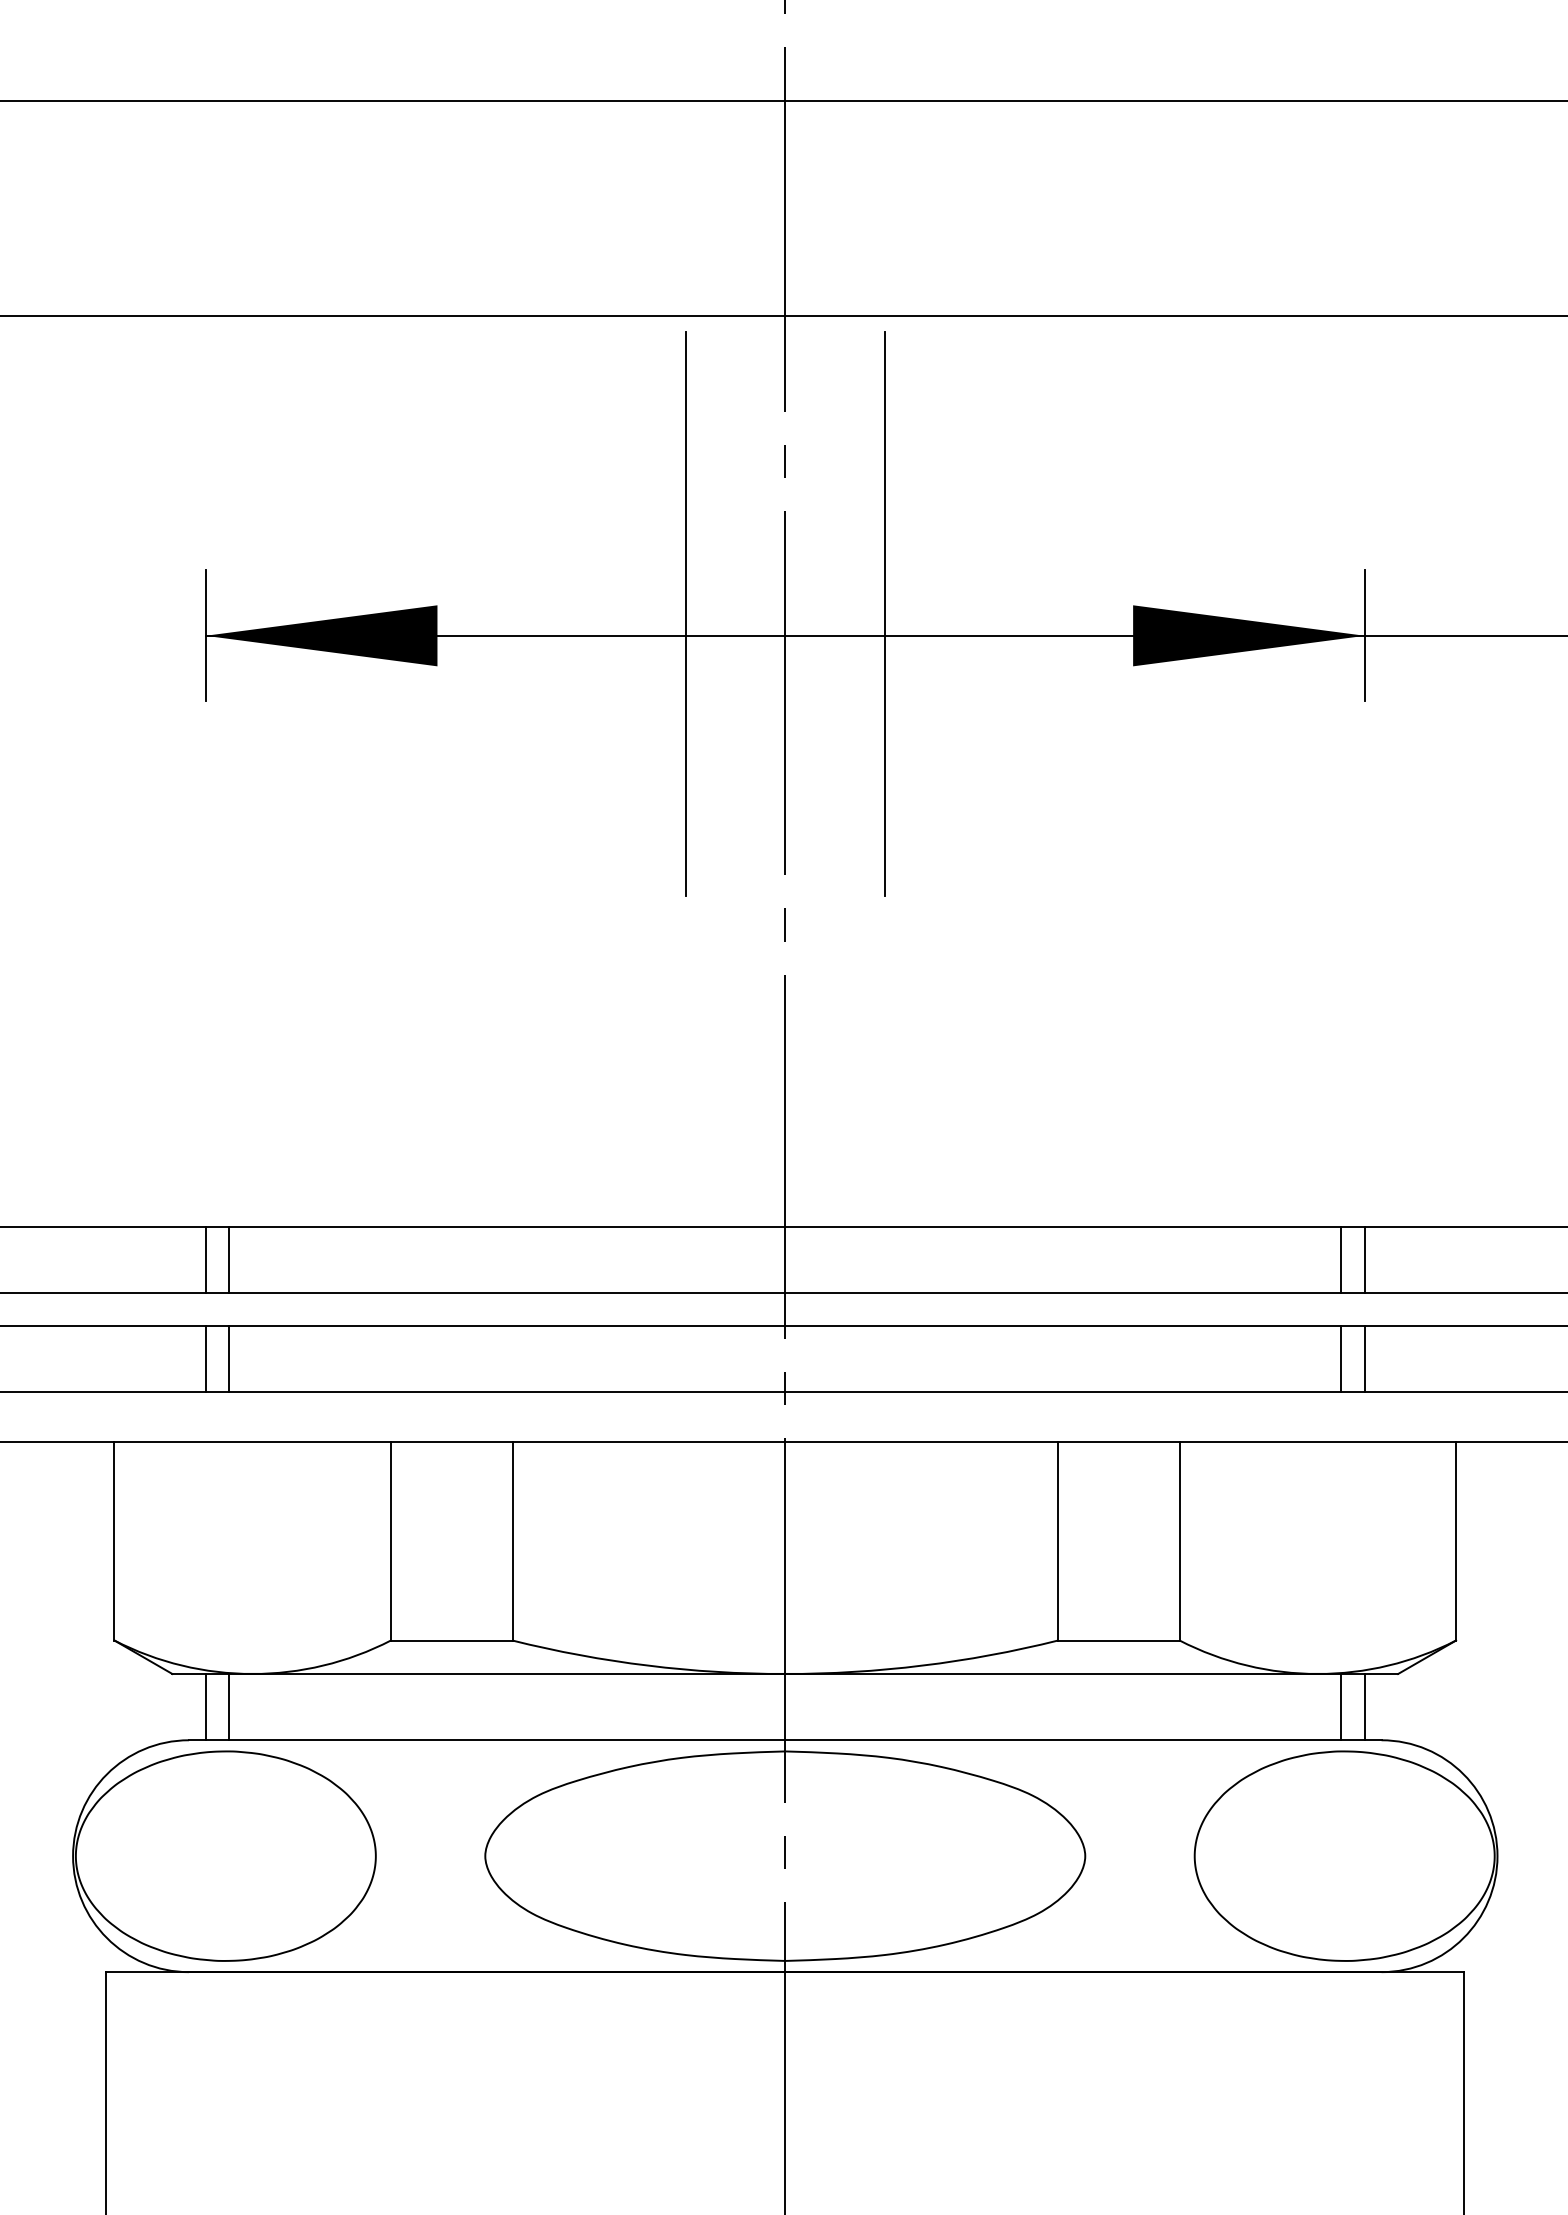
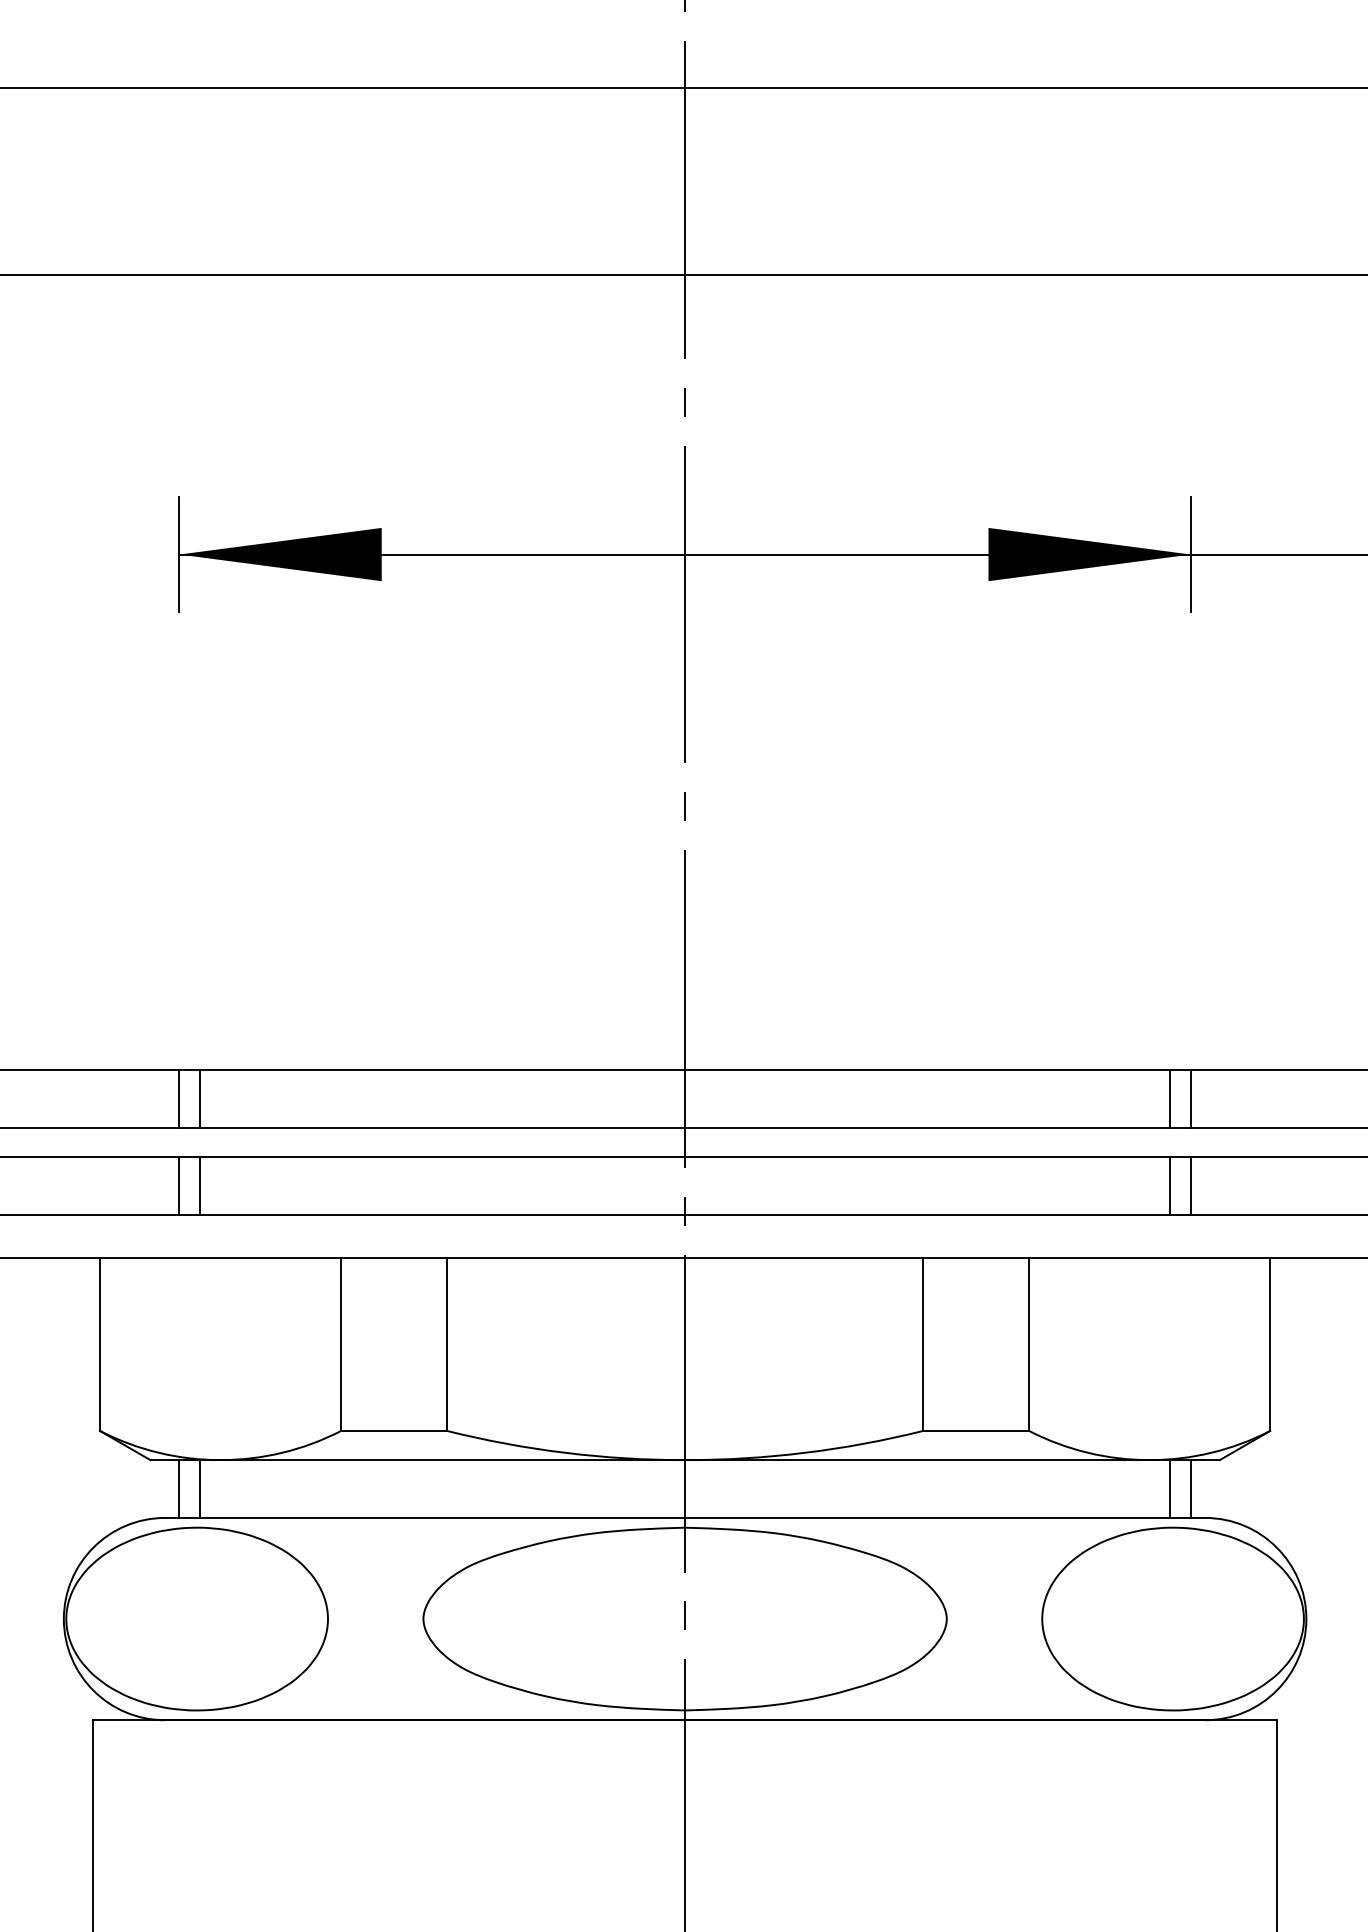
line: (685, 613) -> (598, 535), removed
line: (884, 613) -> (771, 535), removed

